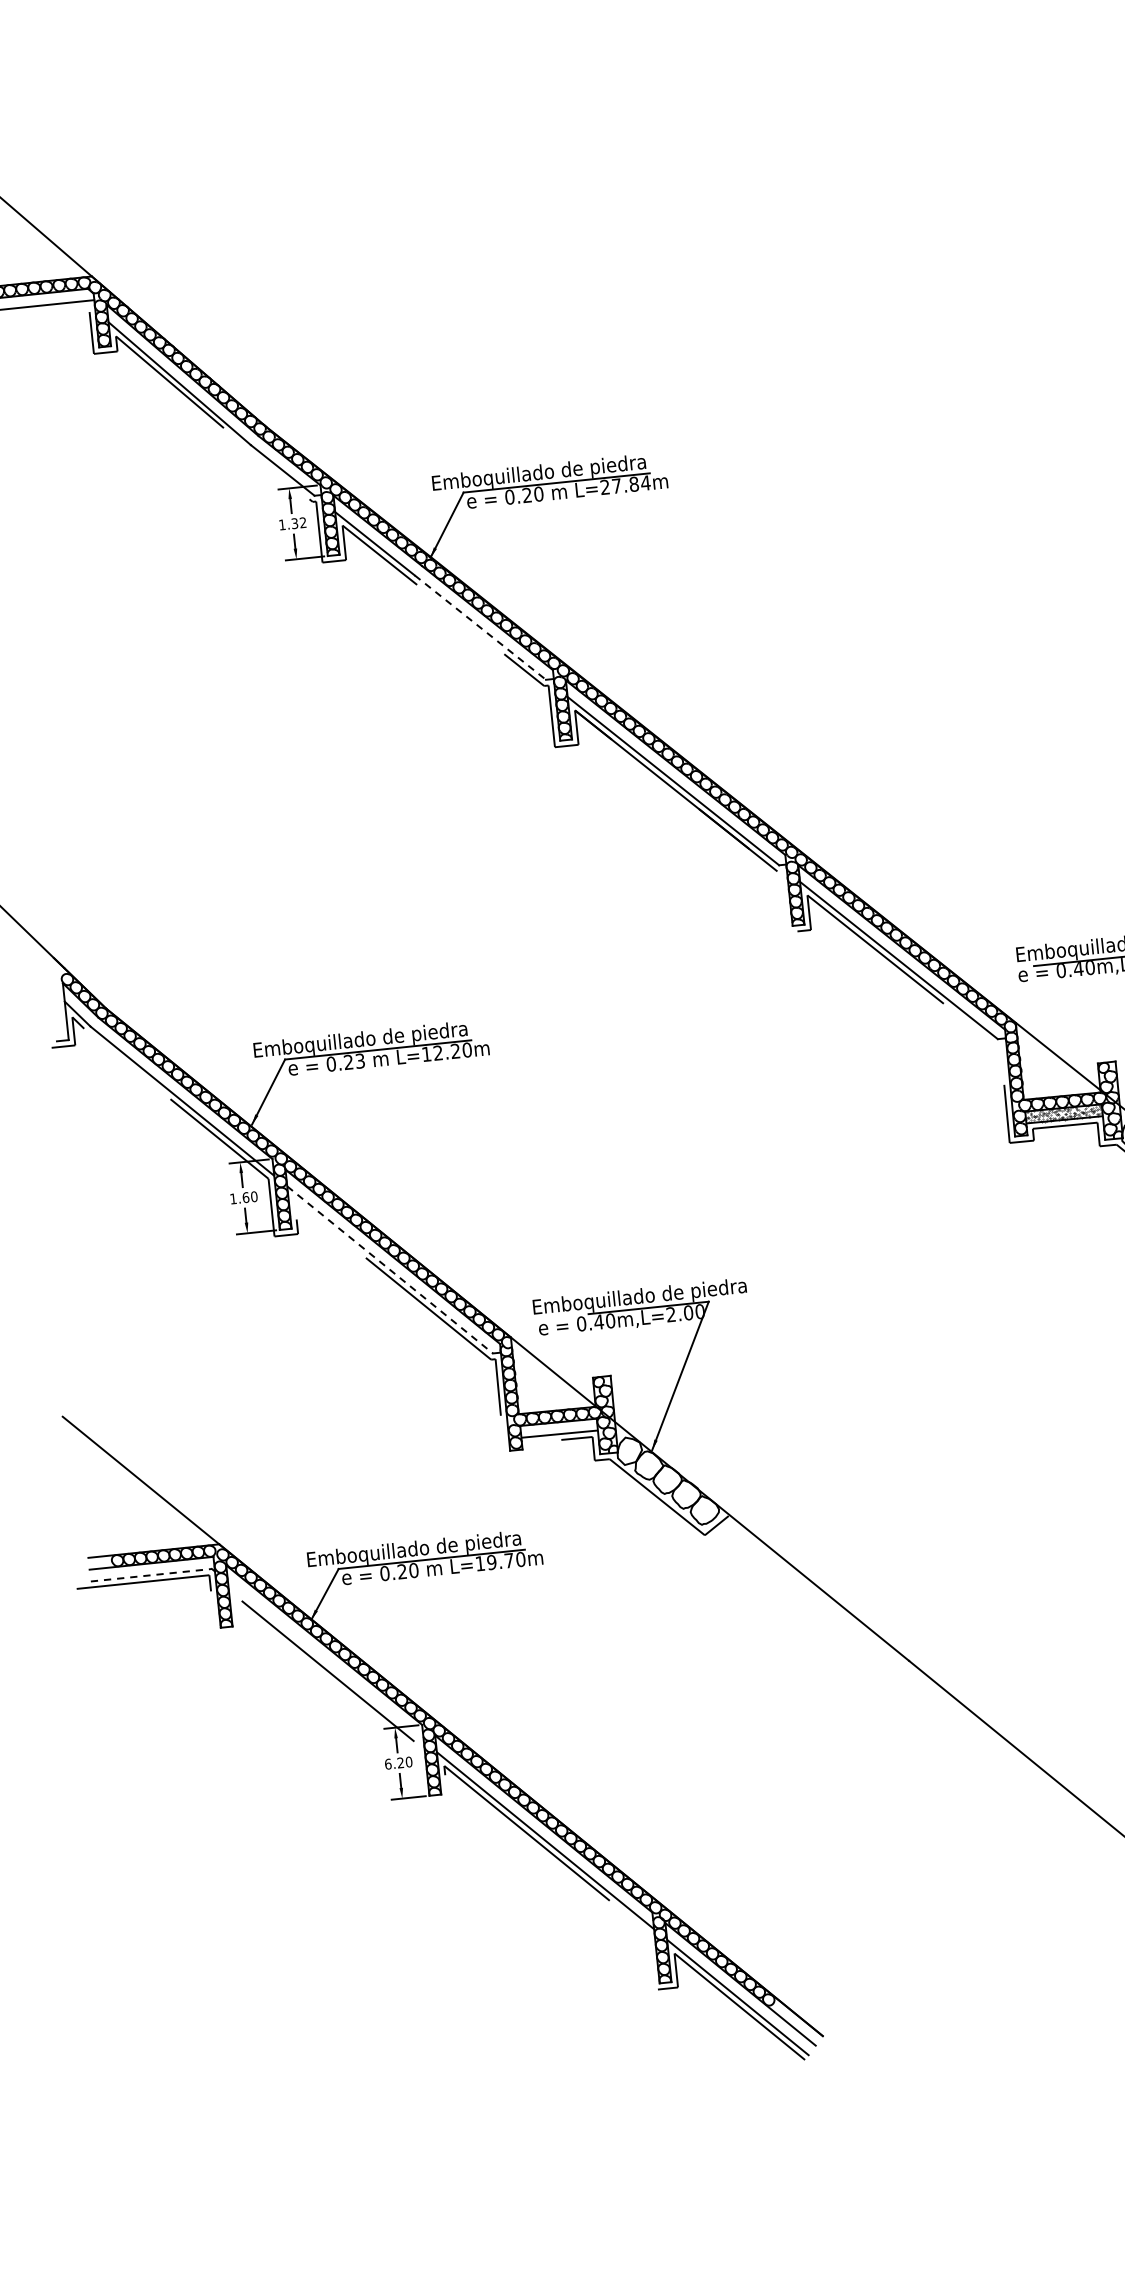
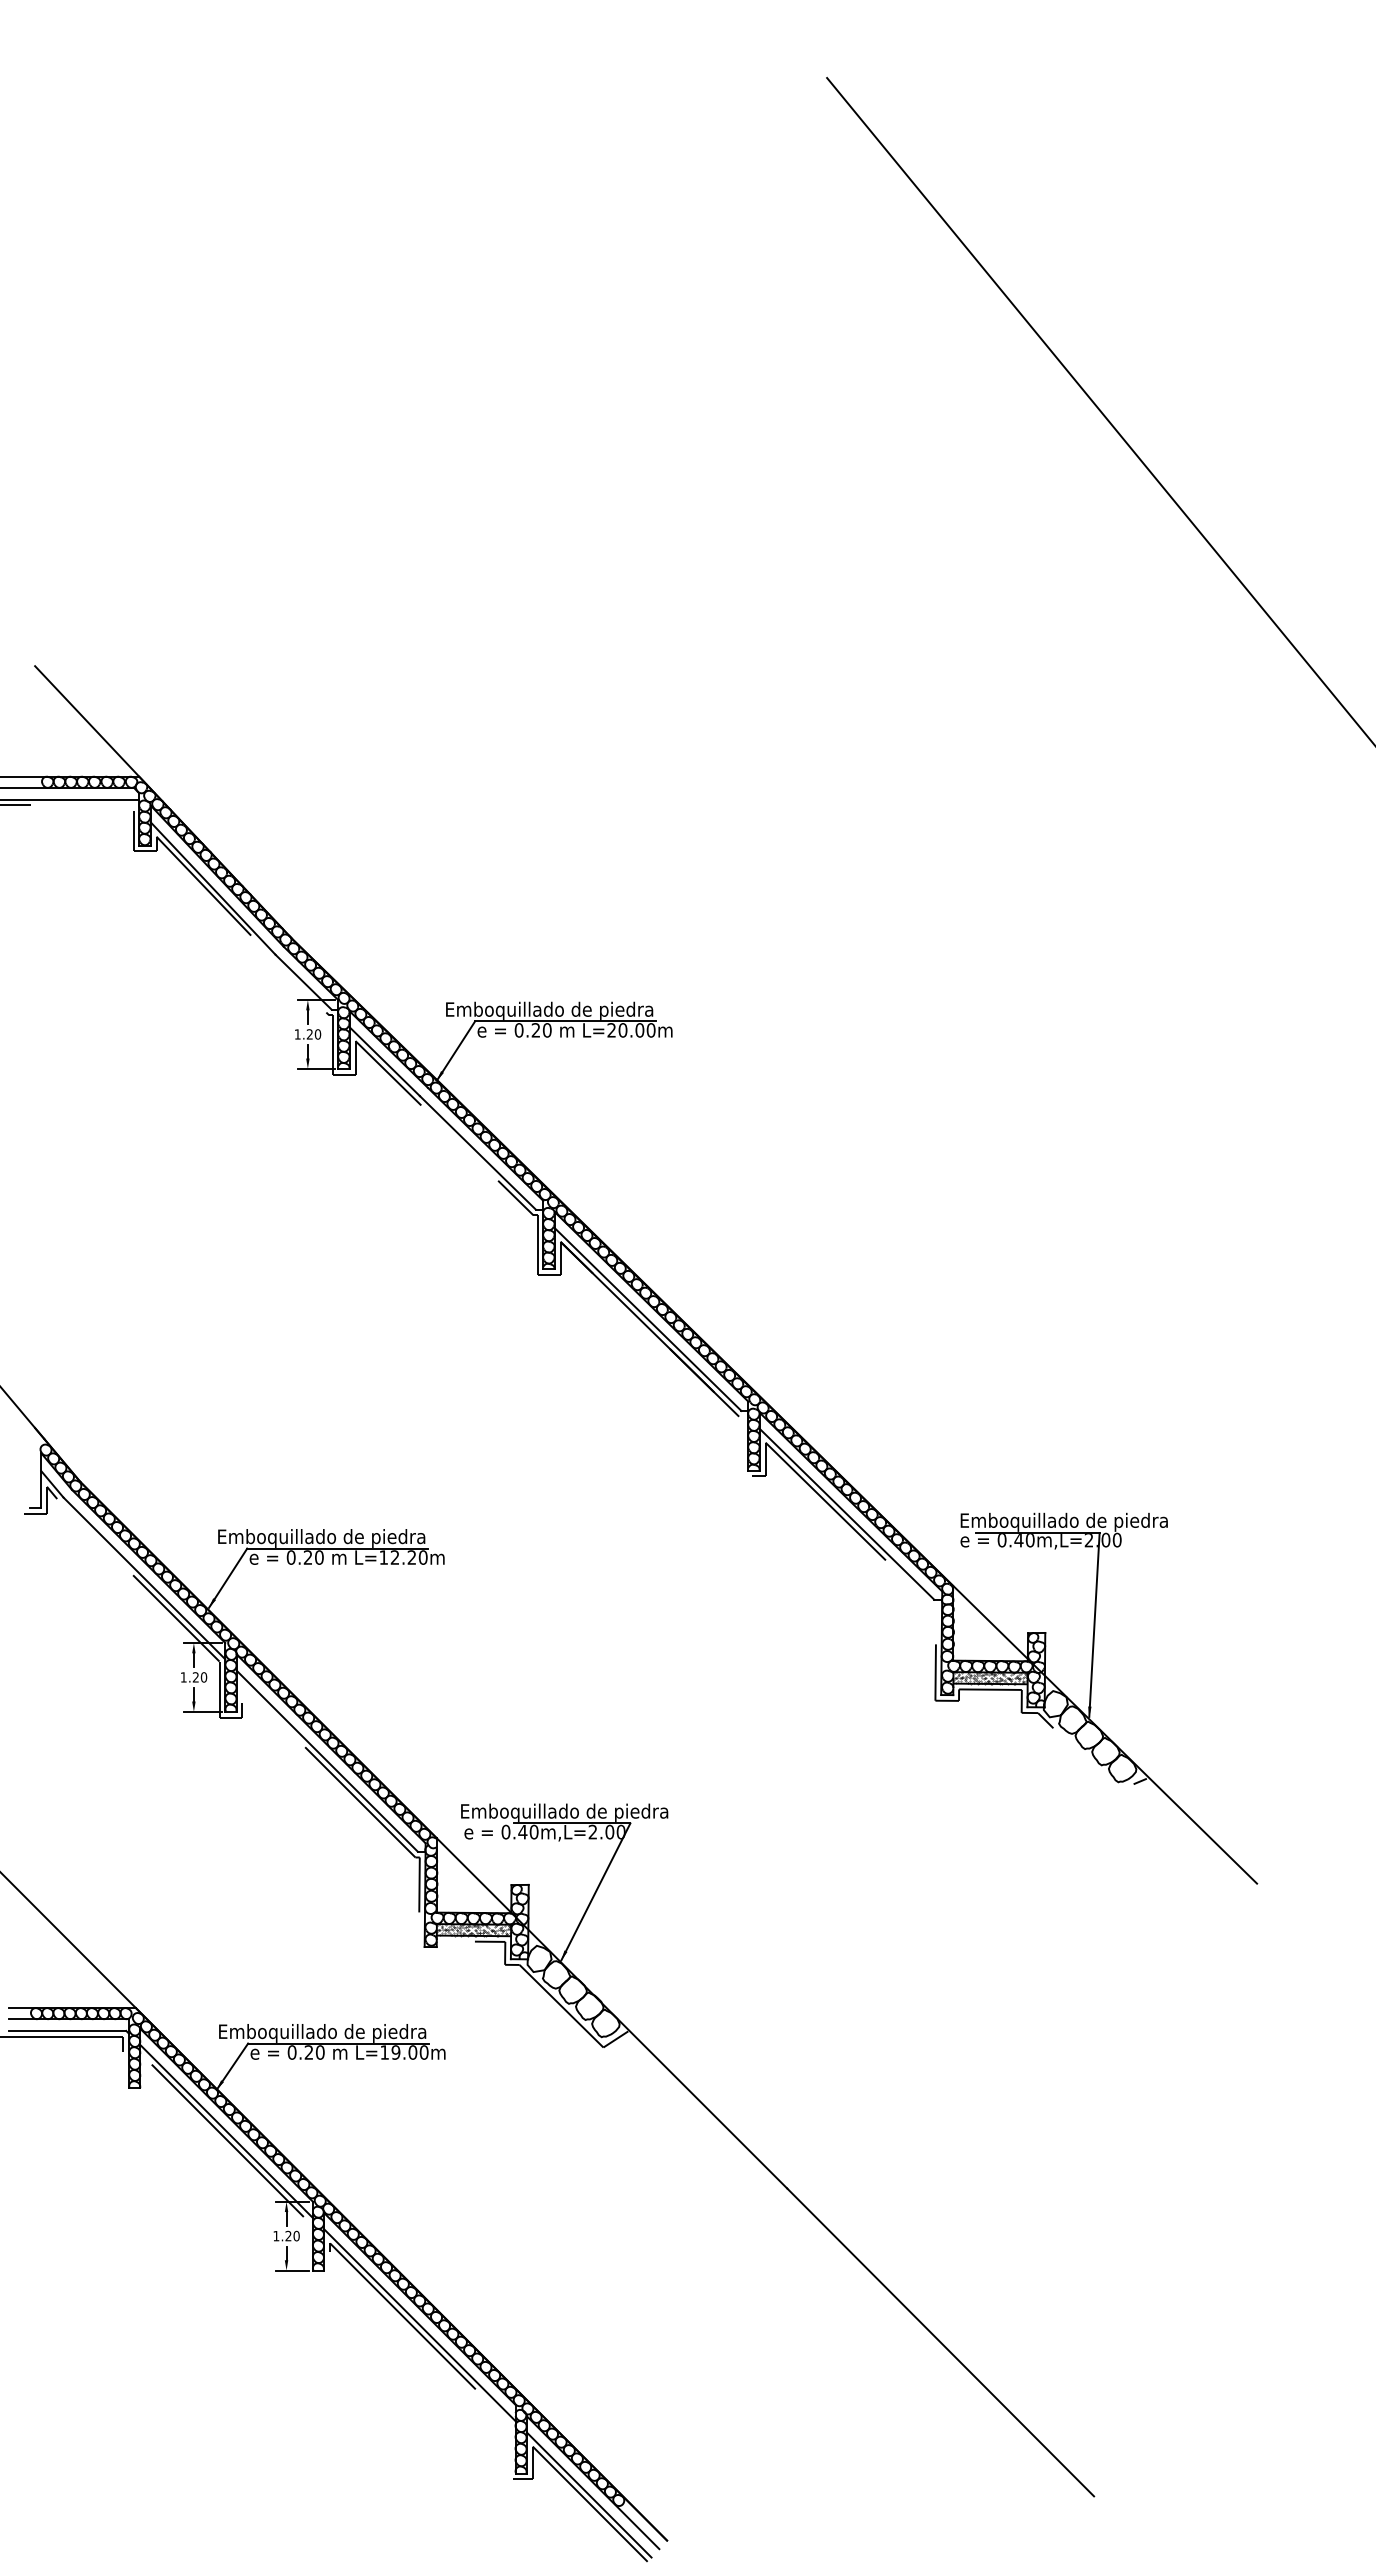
text: (630, 484) -> (636, 1030), L=27.84m -> L=20.00m
text: (298, 523) -> (313, 1034), 1.32 -> 1.20
line: (481, 628) -> (478, 1153), dashed -> solid
text: (360, 1061) -> (319, 1557), 0.23 -> 0.20
text: (245, 1197) -> (195, 1677), 1.60 -> 1.20
line: (390, 1270) -> (327, 1761), dashed -> solid
hatch: (558, 1427) -> (473, 1929), added
text: (508, 1560) -> (412, 2052), L=19.70m -> L=19.00m
line: (151, 1574) -> (67, 2030), dashed -> solid
line: (324, 1660) -> (225, 2130), added
text: (388, 1763) -> (276, 2235), 6.20 -> 1.20

